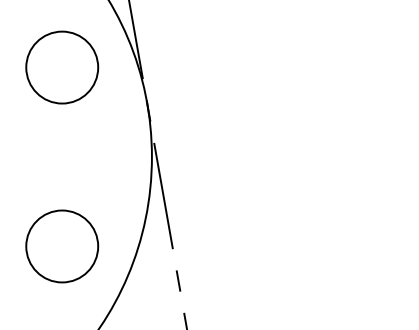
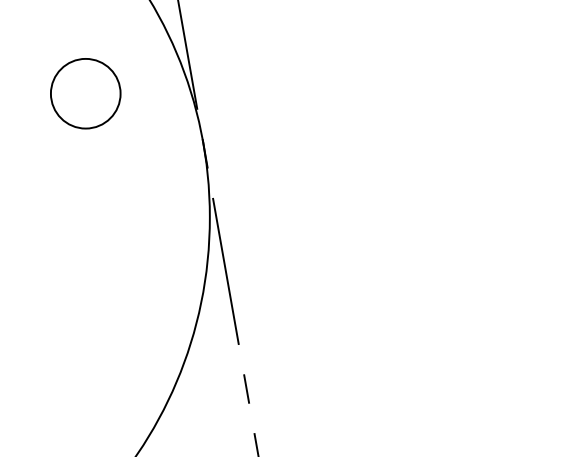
circle: (62, 67) -> (85, 93), size x0.7
circle: (62, 245) -> (85, 340), removed

